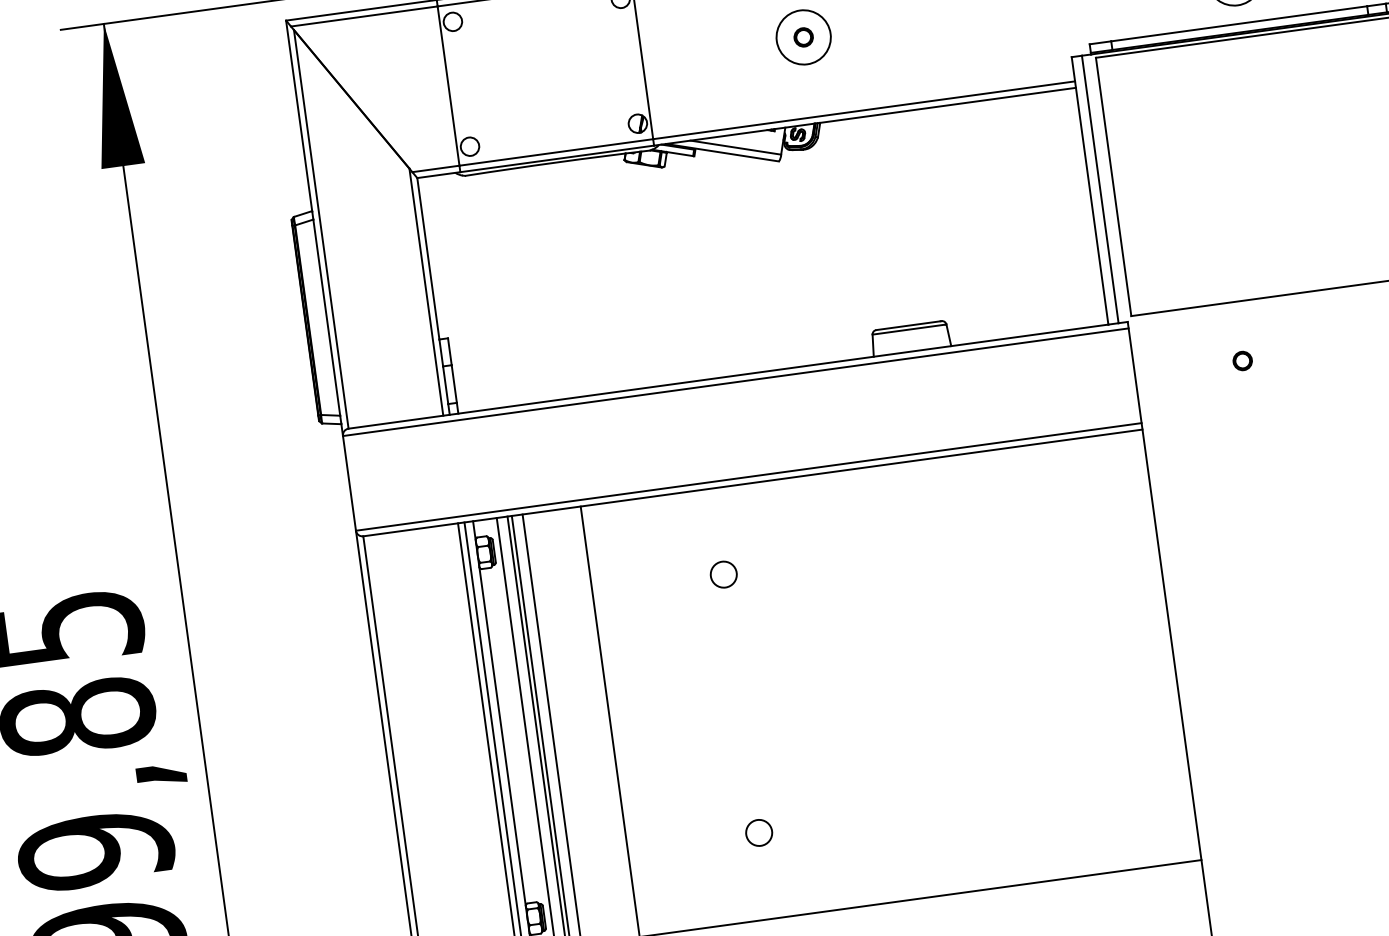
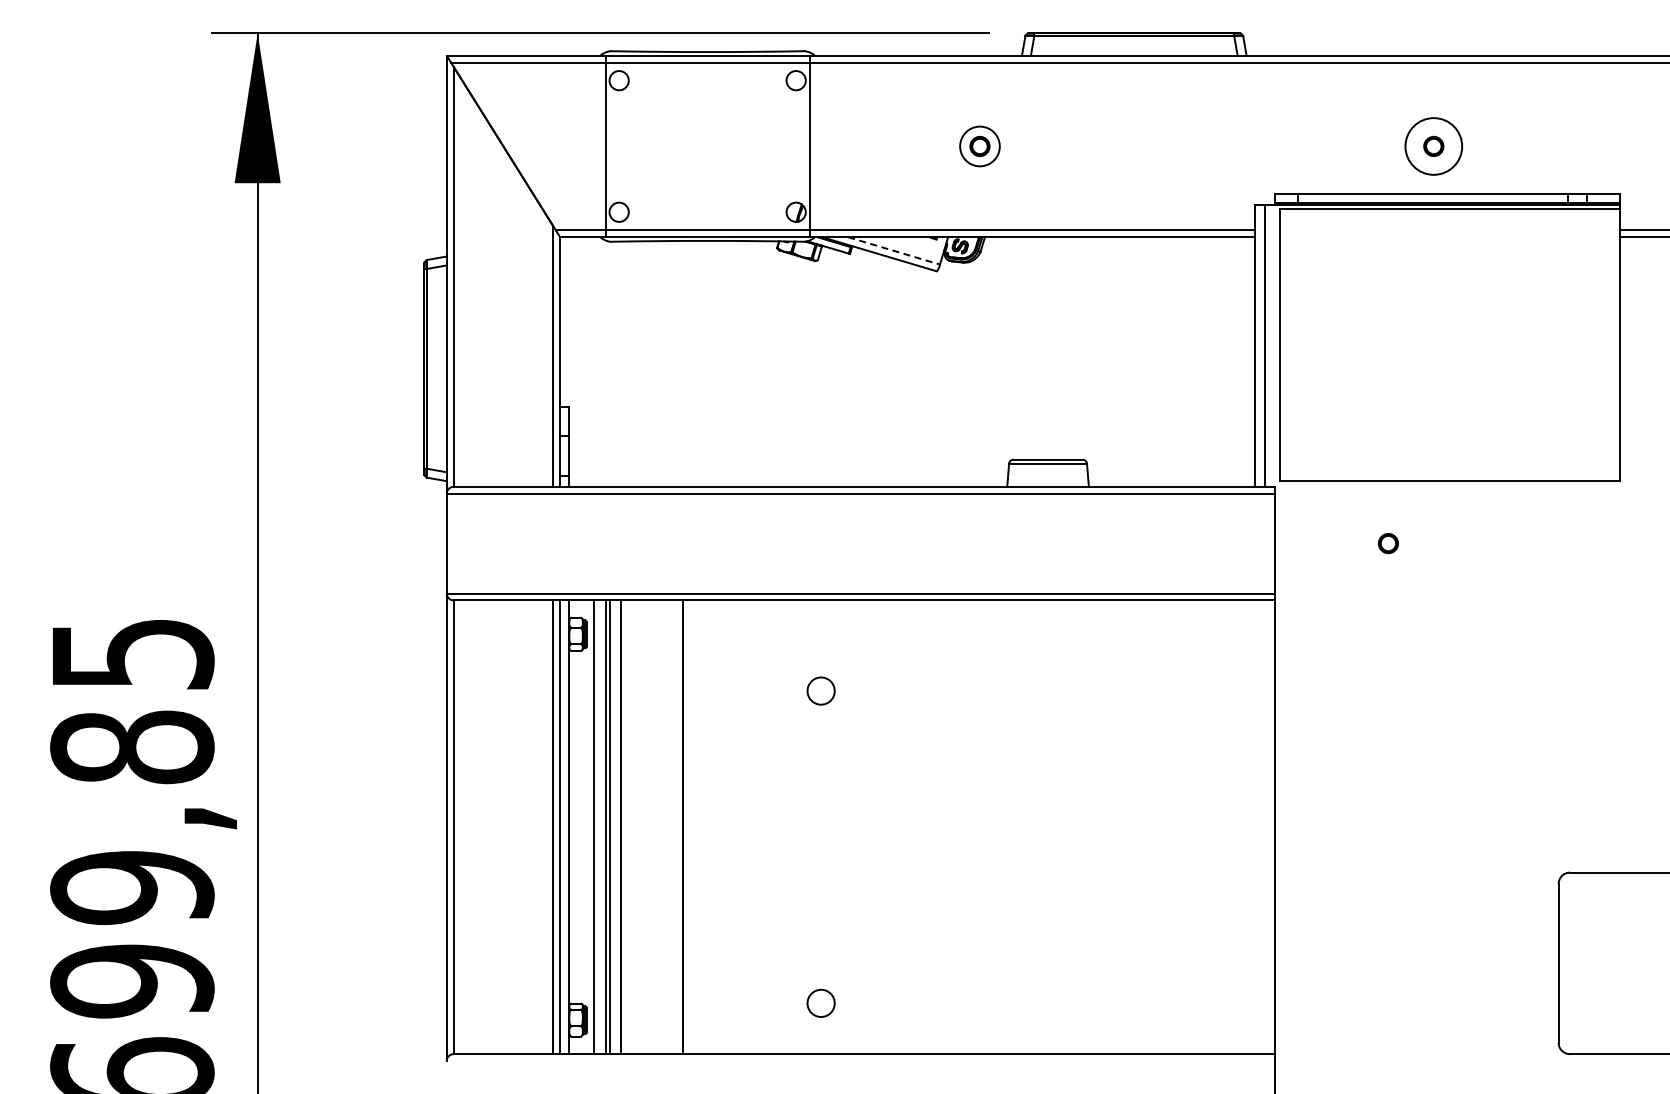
circle: (803, 37) -> (979, 146), size x0.7
line: (736, 147) -> (894, 250), solid -> dashed
circle: (758, 832) -> (820, 1002), moved

